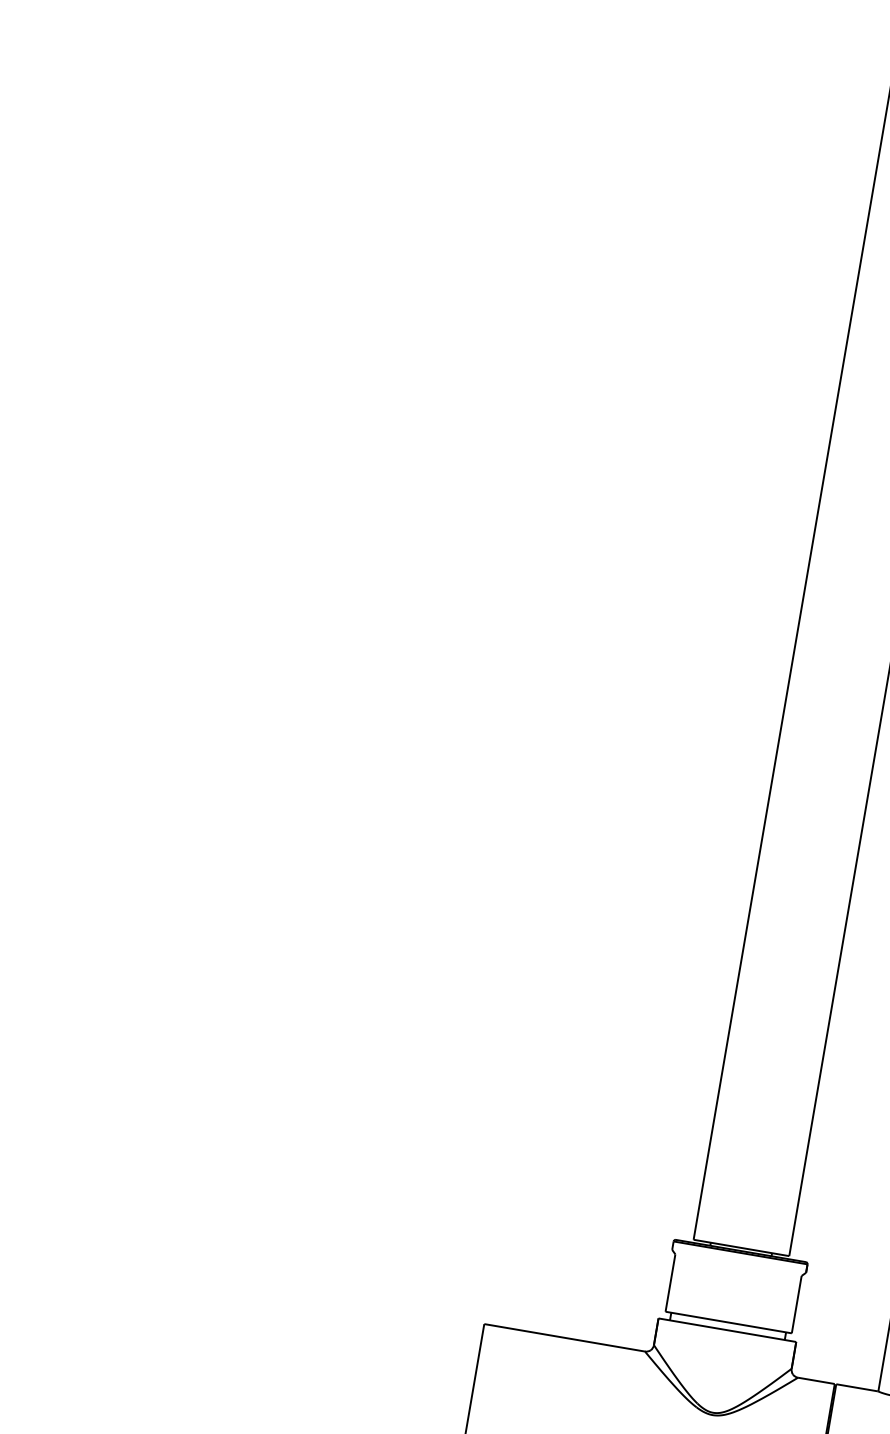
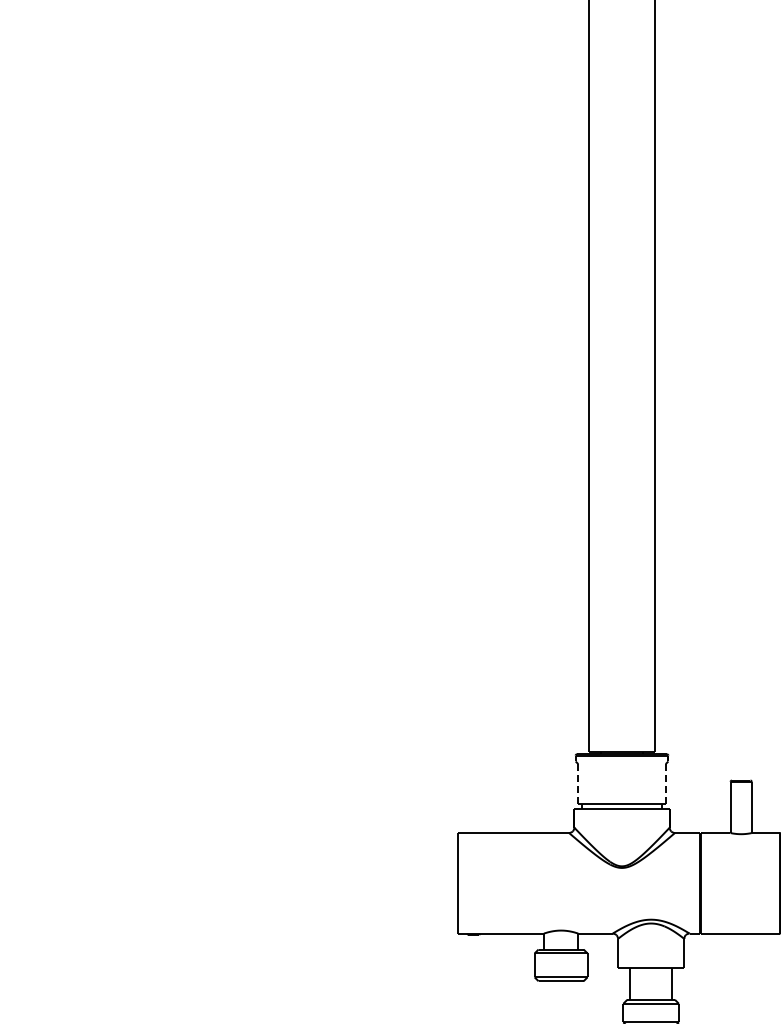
line: (670, 1282) -> (578, 783), solid -> dashed
line: (796, 1303) -> (665, 783), solid -> dashed

